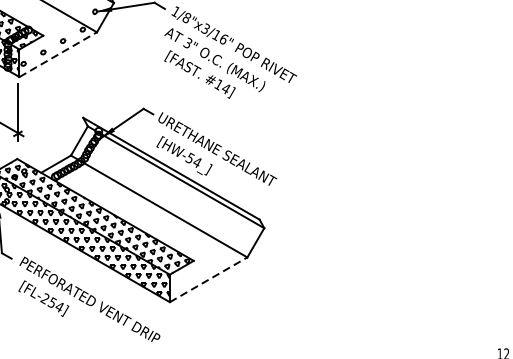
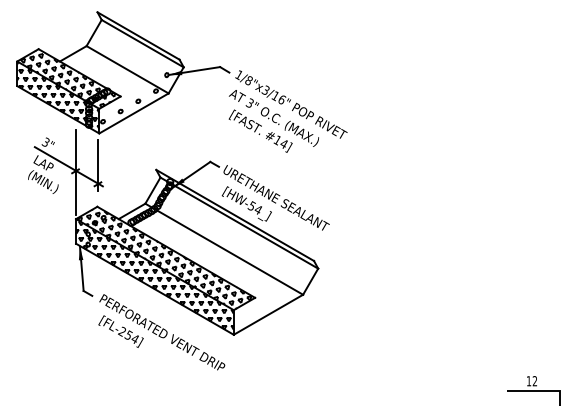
line: (58, 54) -> (134, 113), dashed -> solid
line: (208, 279) -> (268, 314), dashed -> solid

